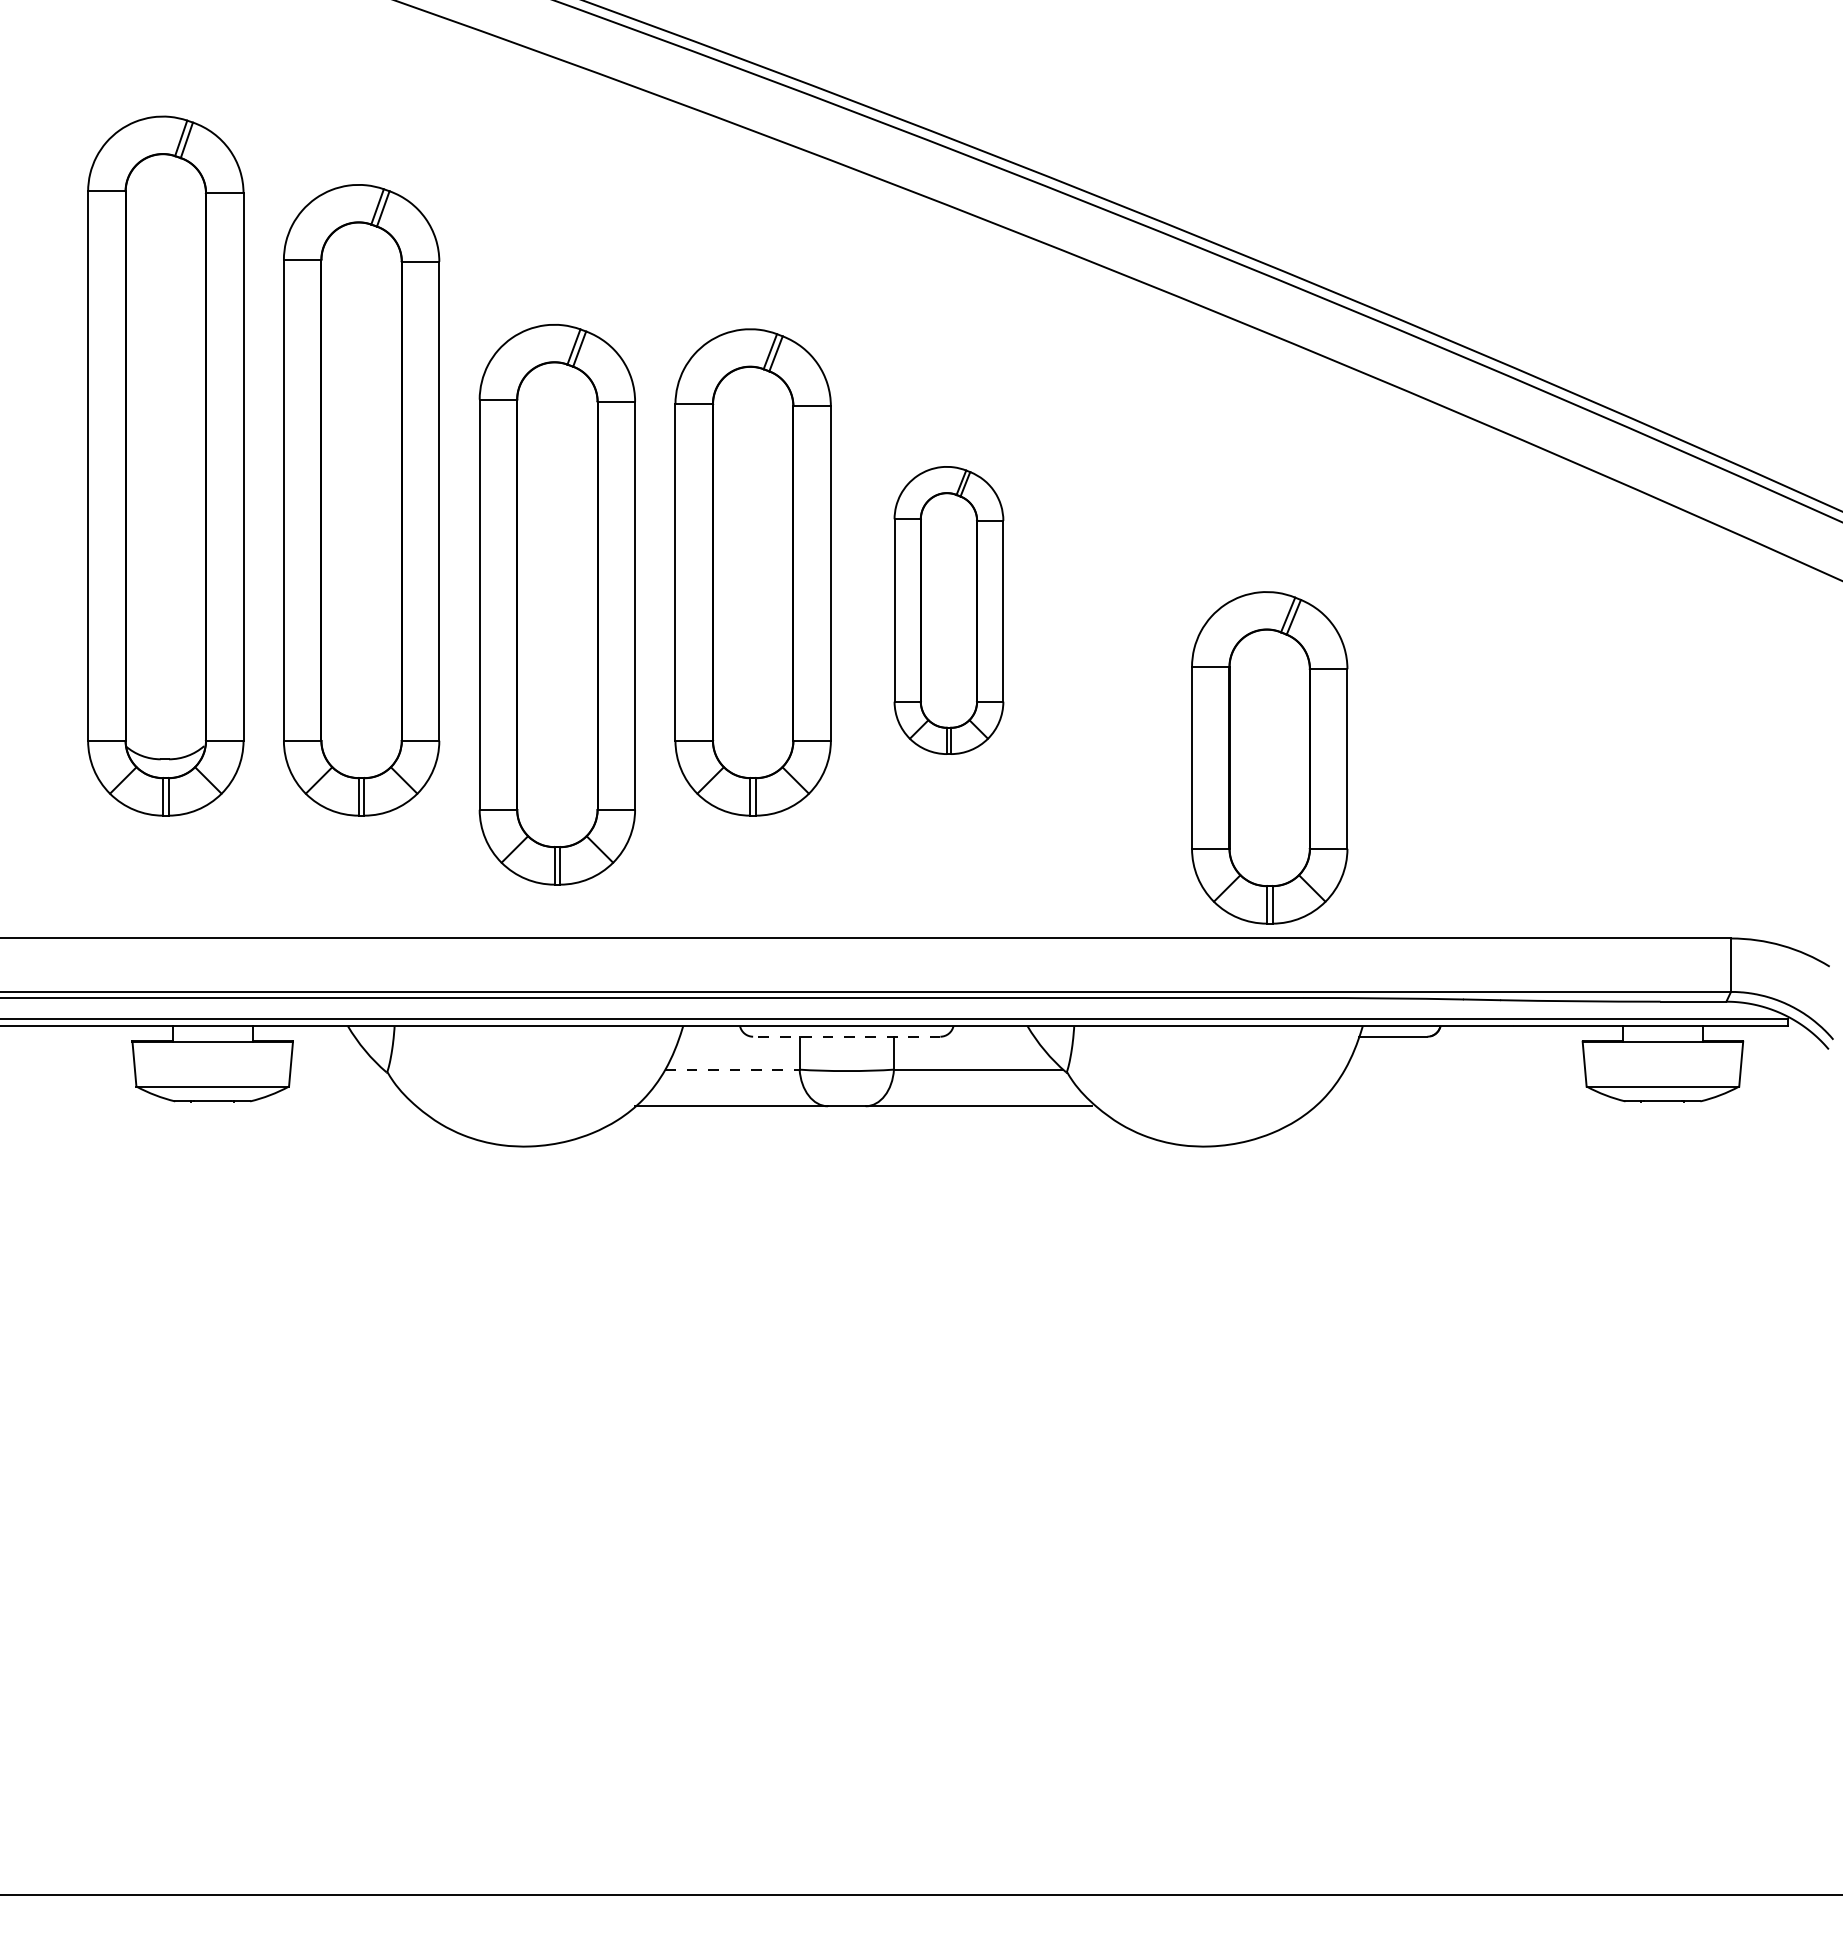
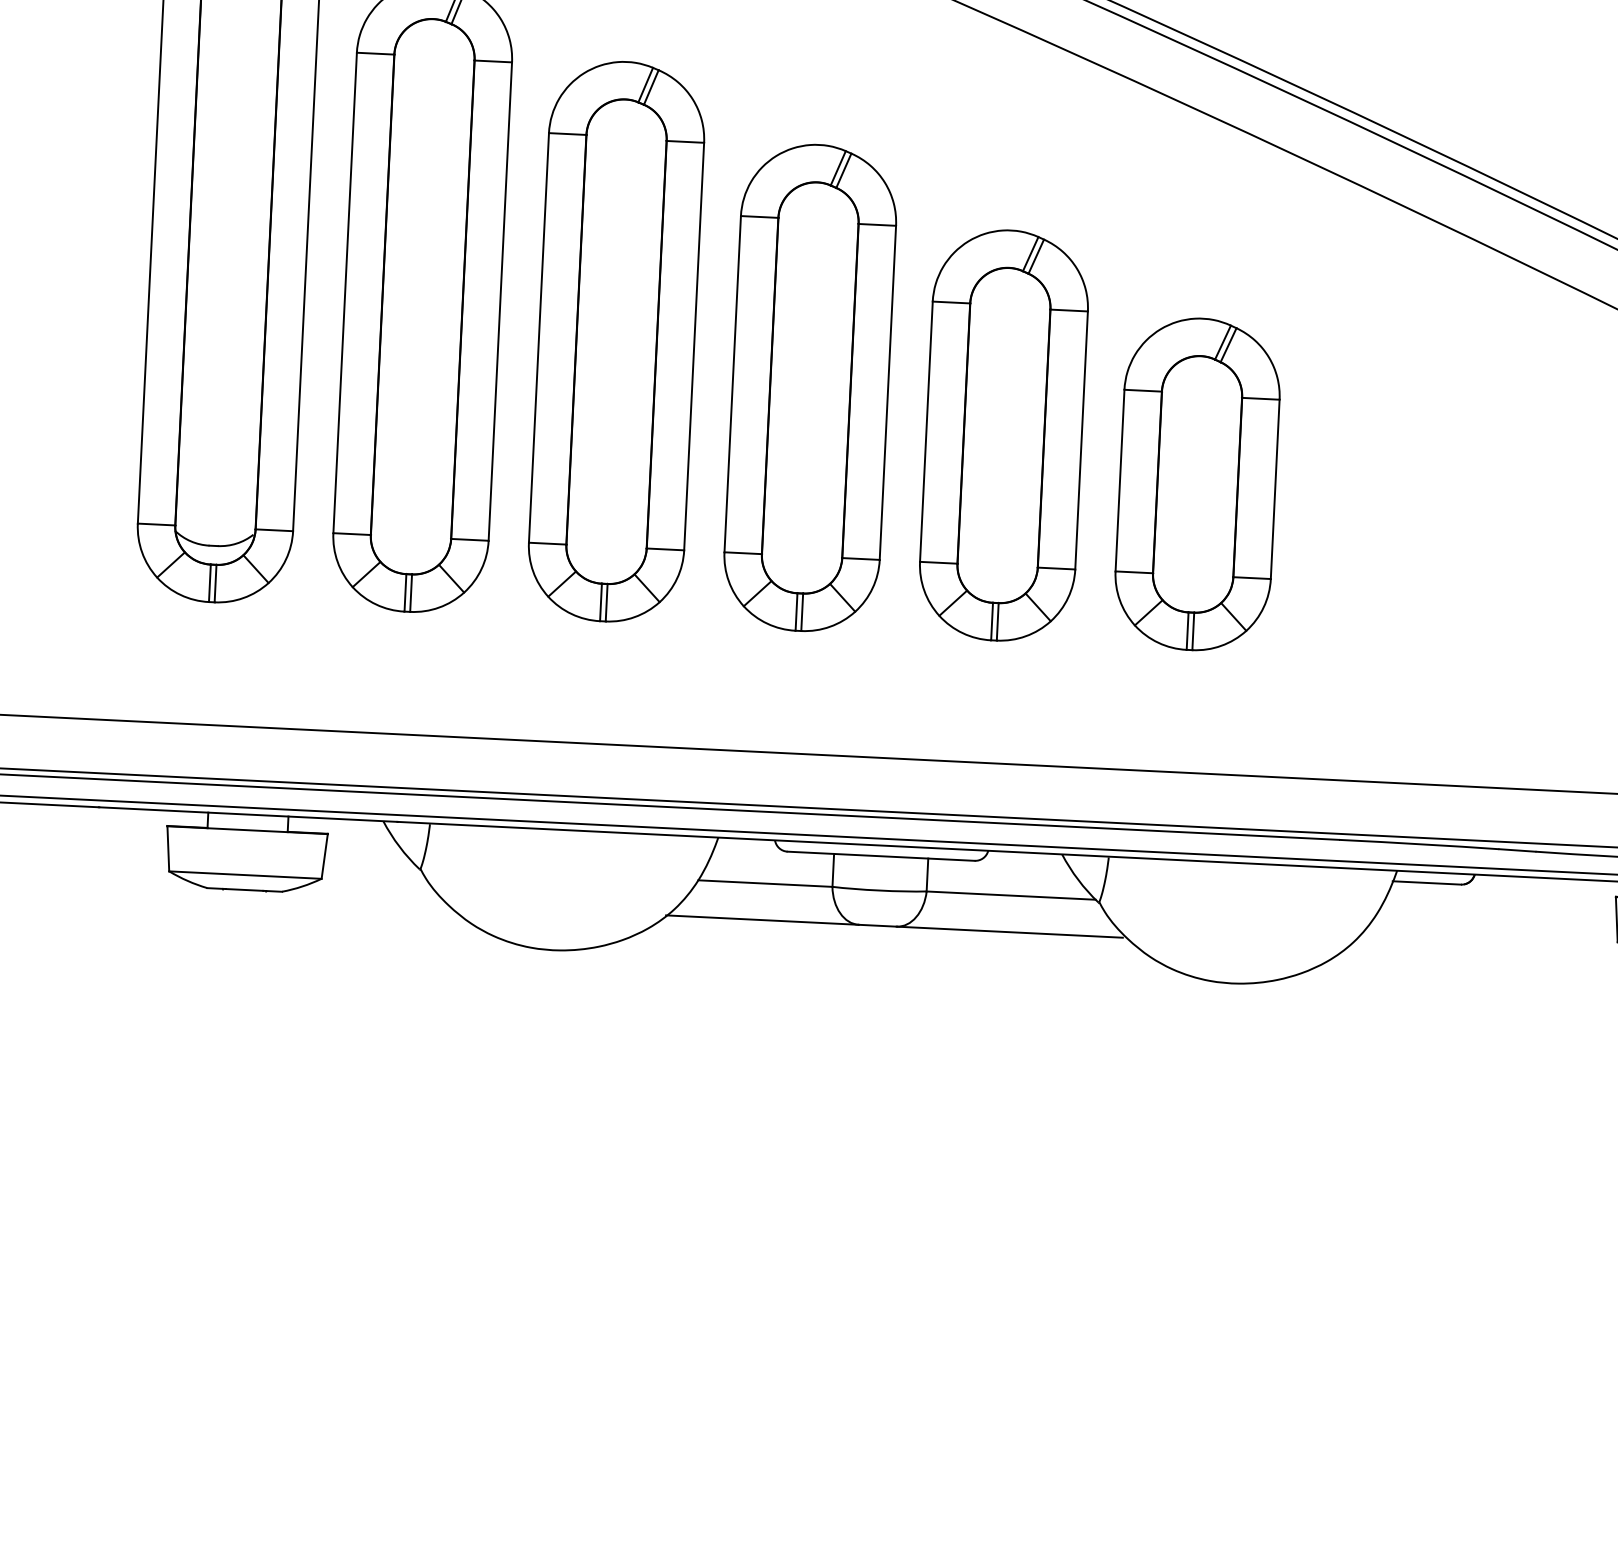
part: (556, 604) -> (615, 341), moved
part: (948, 610) -> (1003, 435), size x1.43
part: (1269, 757) -> (1197, 484), moved
line: (846, 1036) -> (880, 856), dashed -> solid
line: (733, 1069) -> (766, 883), dashed -> solid

